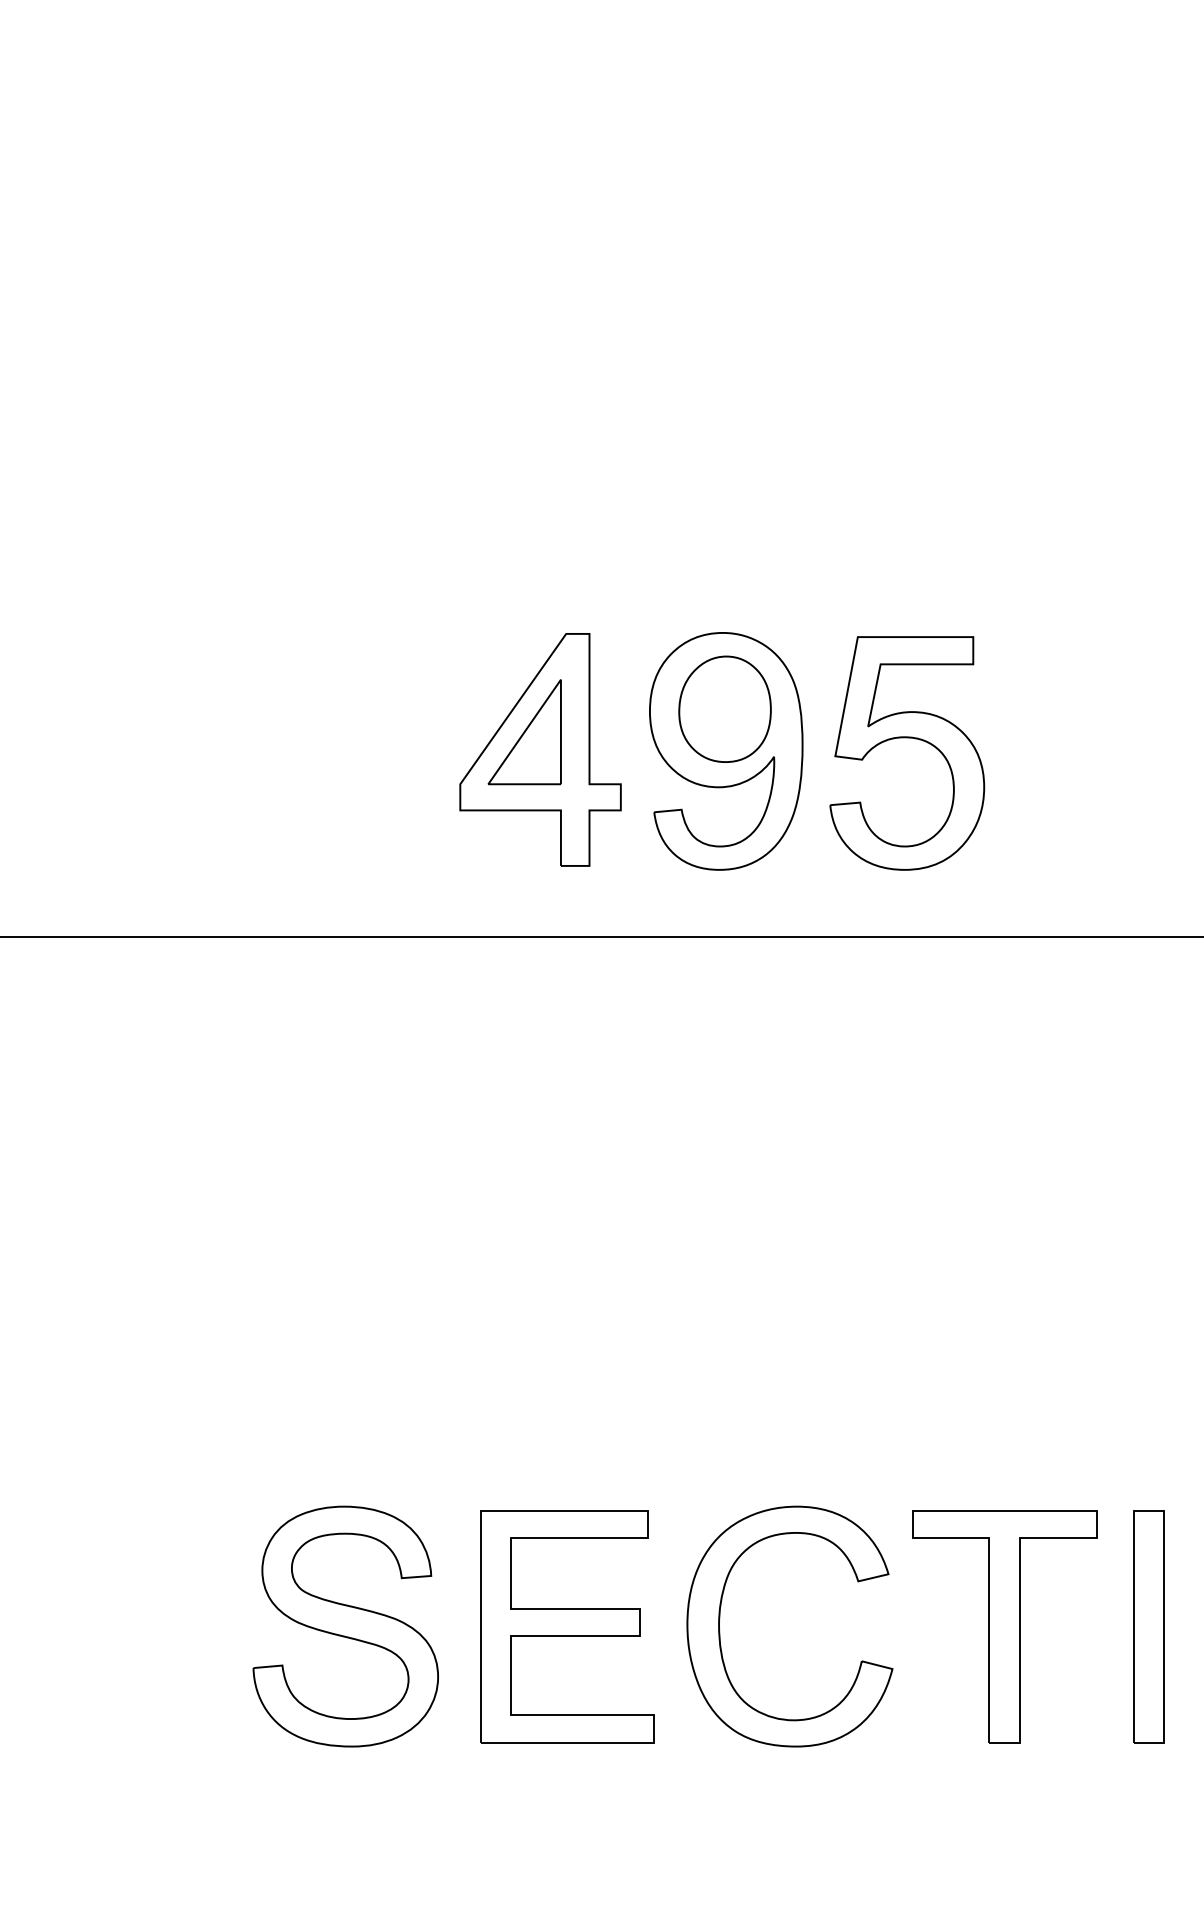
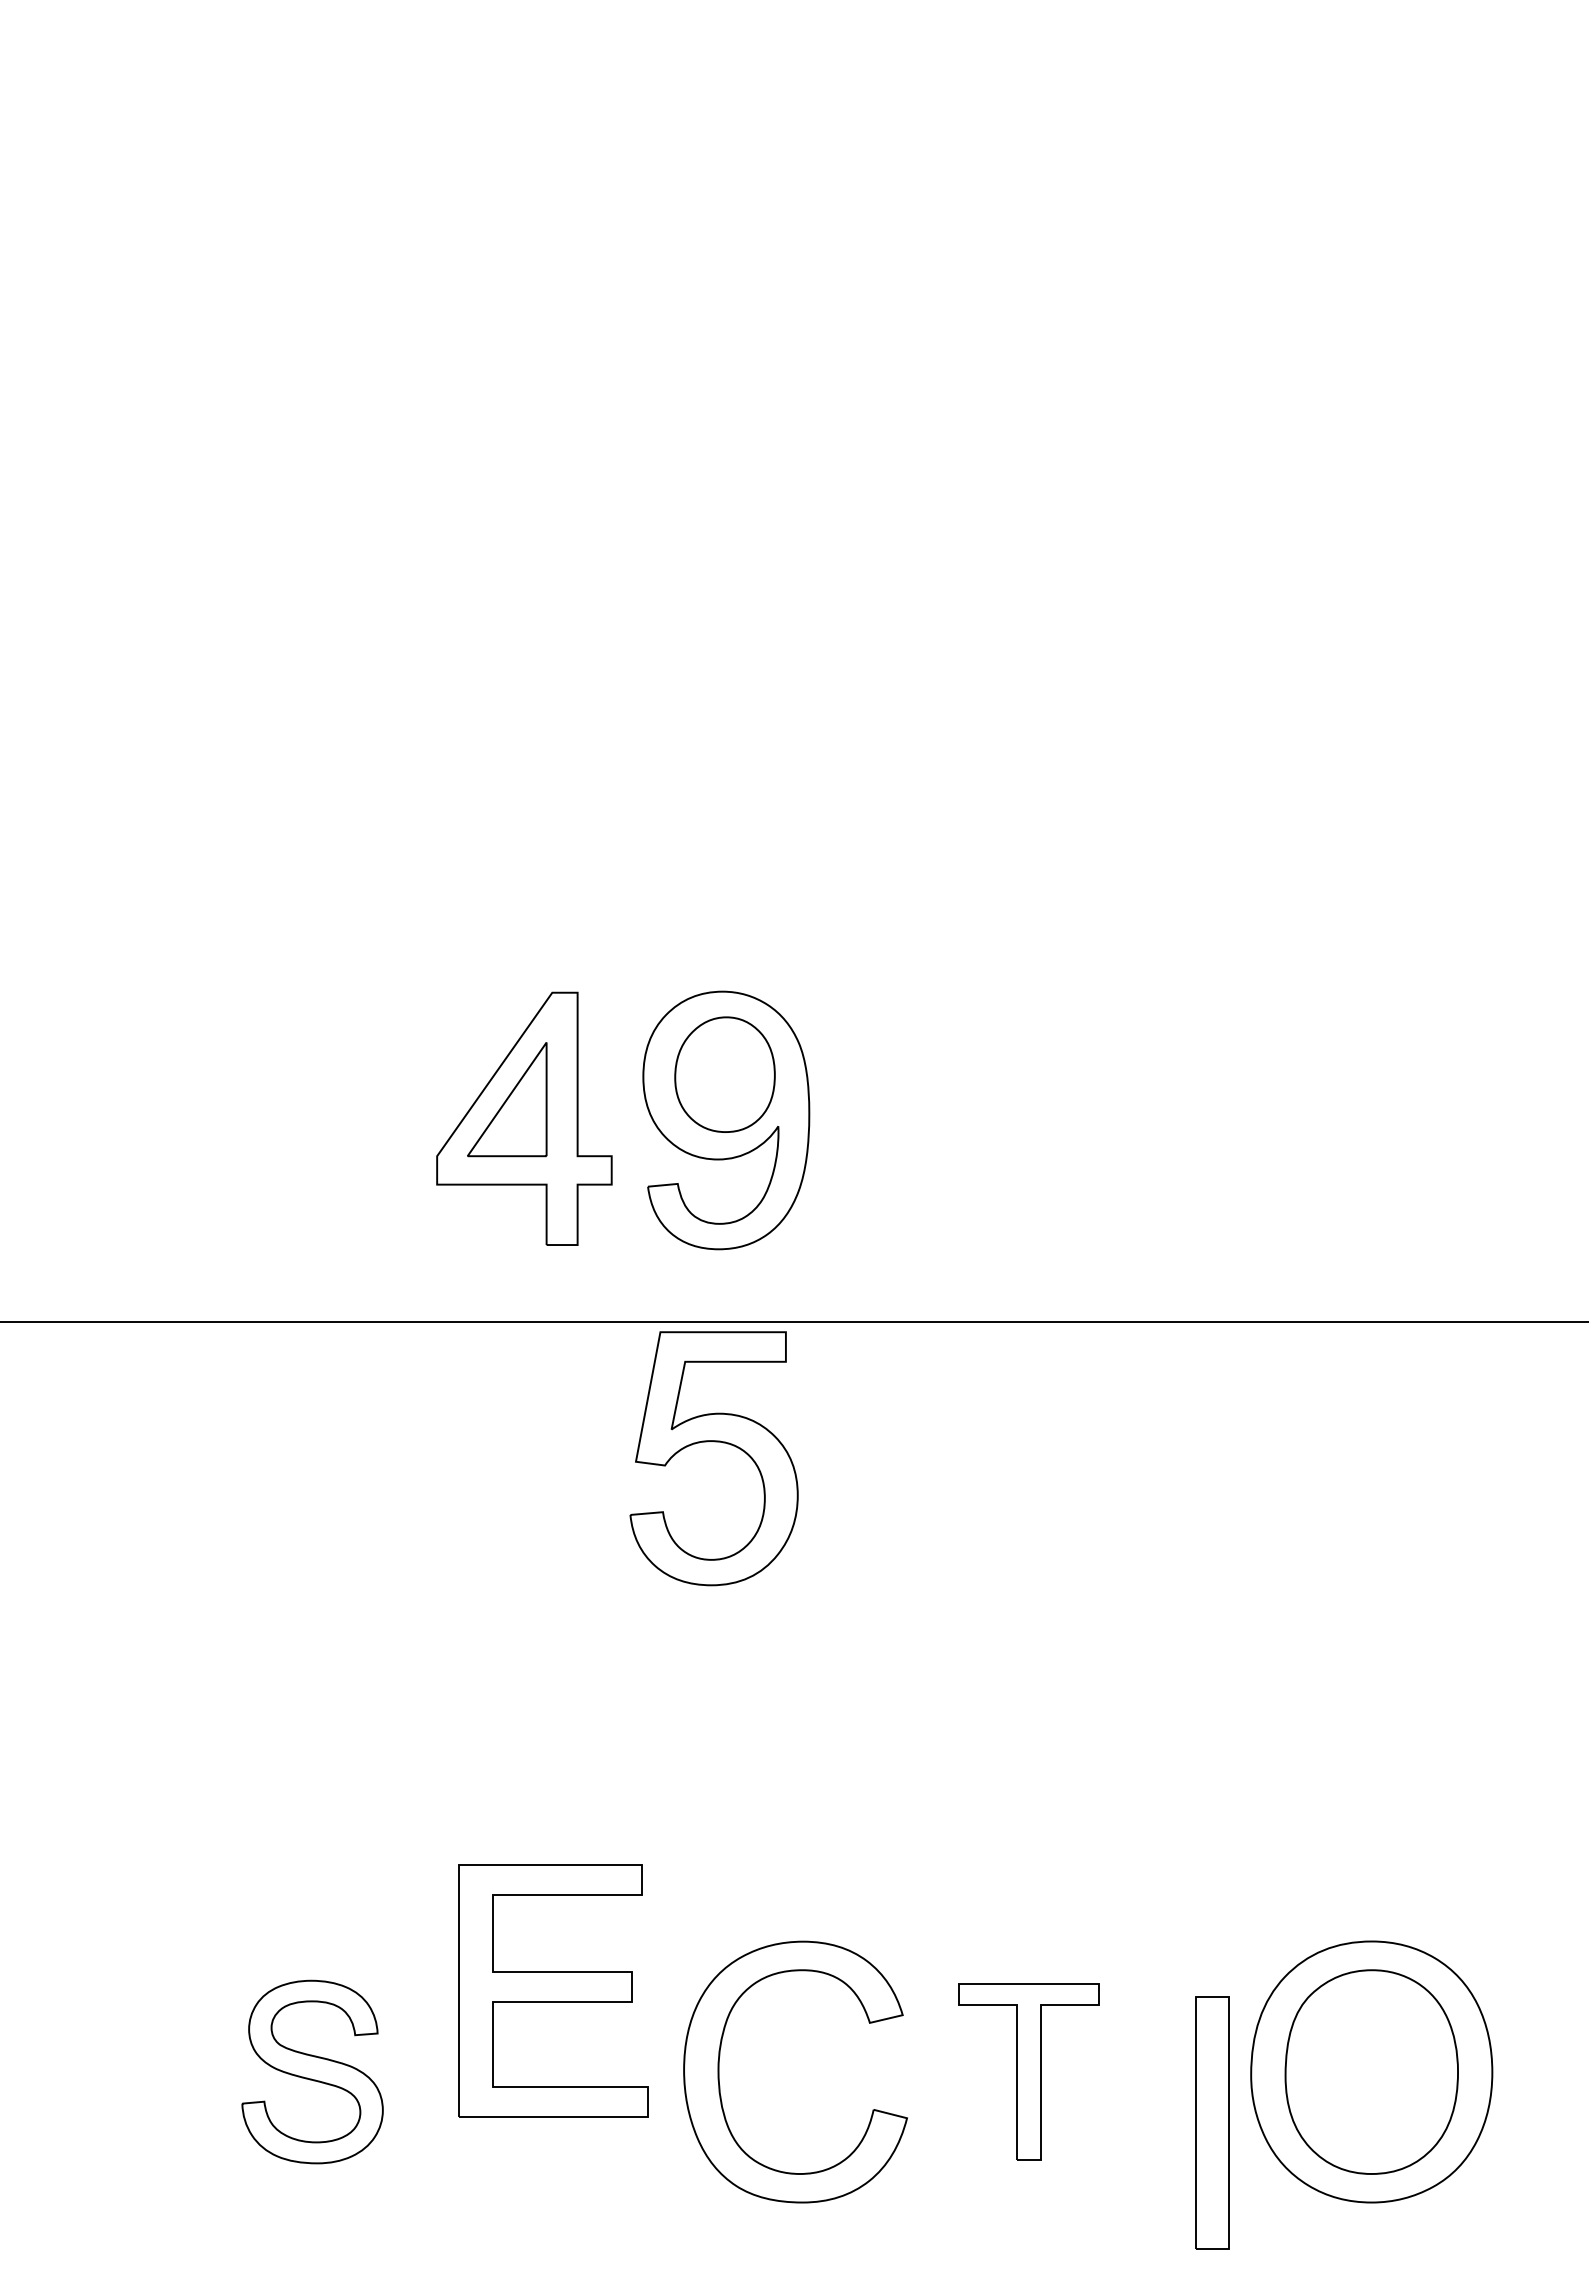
part: (907, 738) -> (714, 1442), moved
part: (345, 1626) -> (312, 2071), size x0.7
part: (567, 1626) -> (553, 1990), moved
part: (1004, 1626) -> (1028, 2071), size x0.7
part: (1148, 1626) -> (1212, 2122), moved

